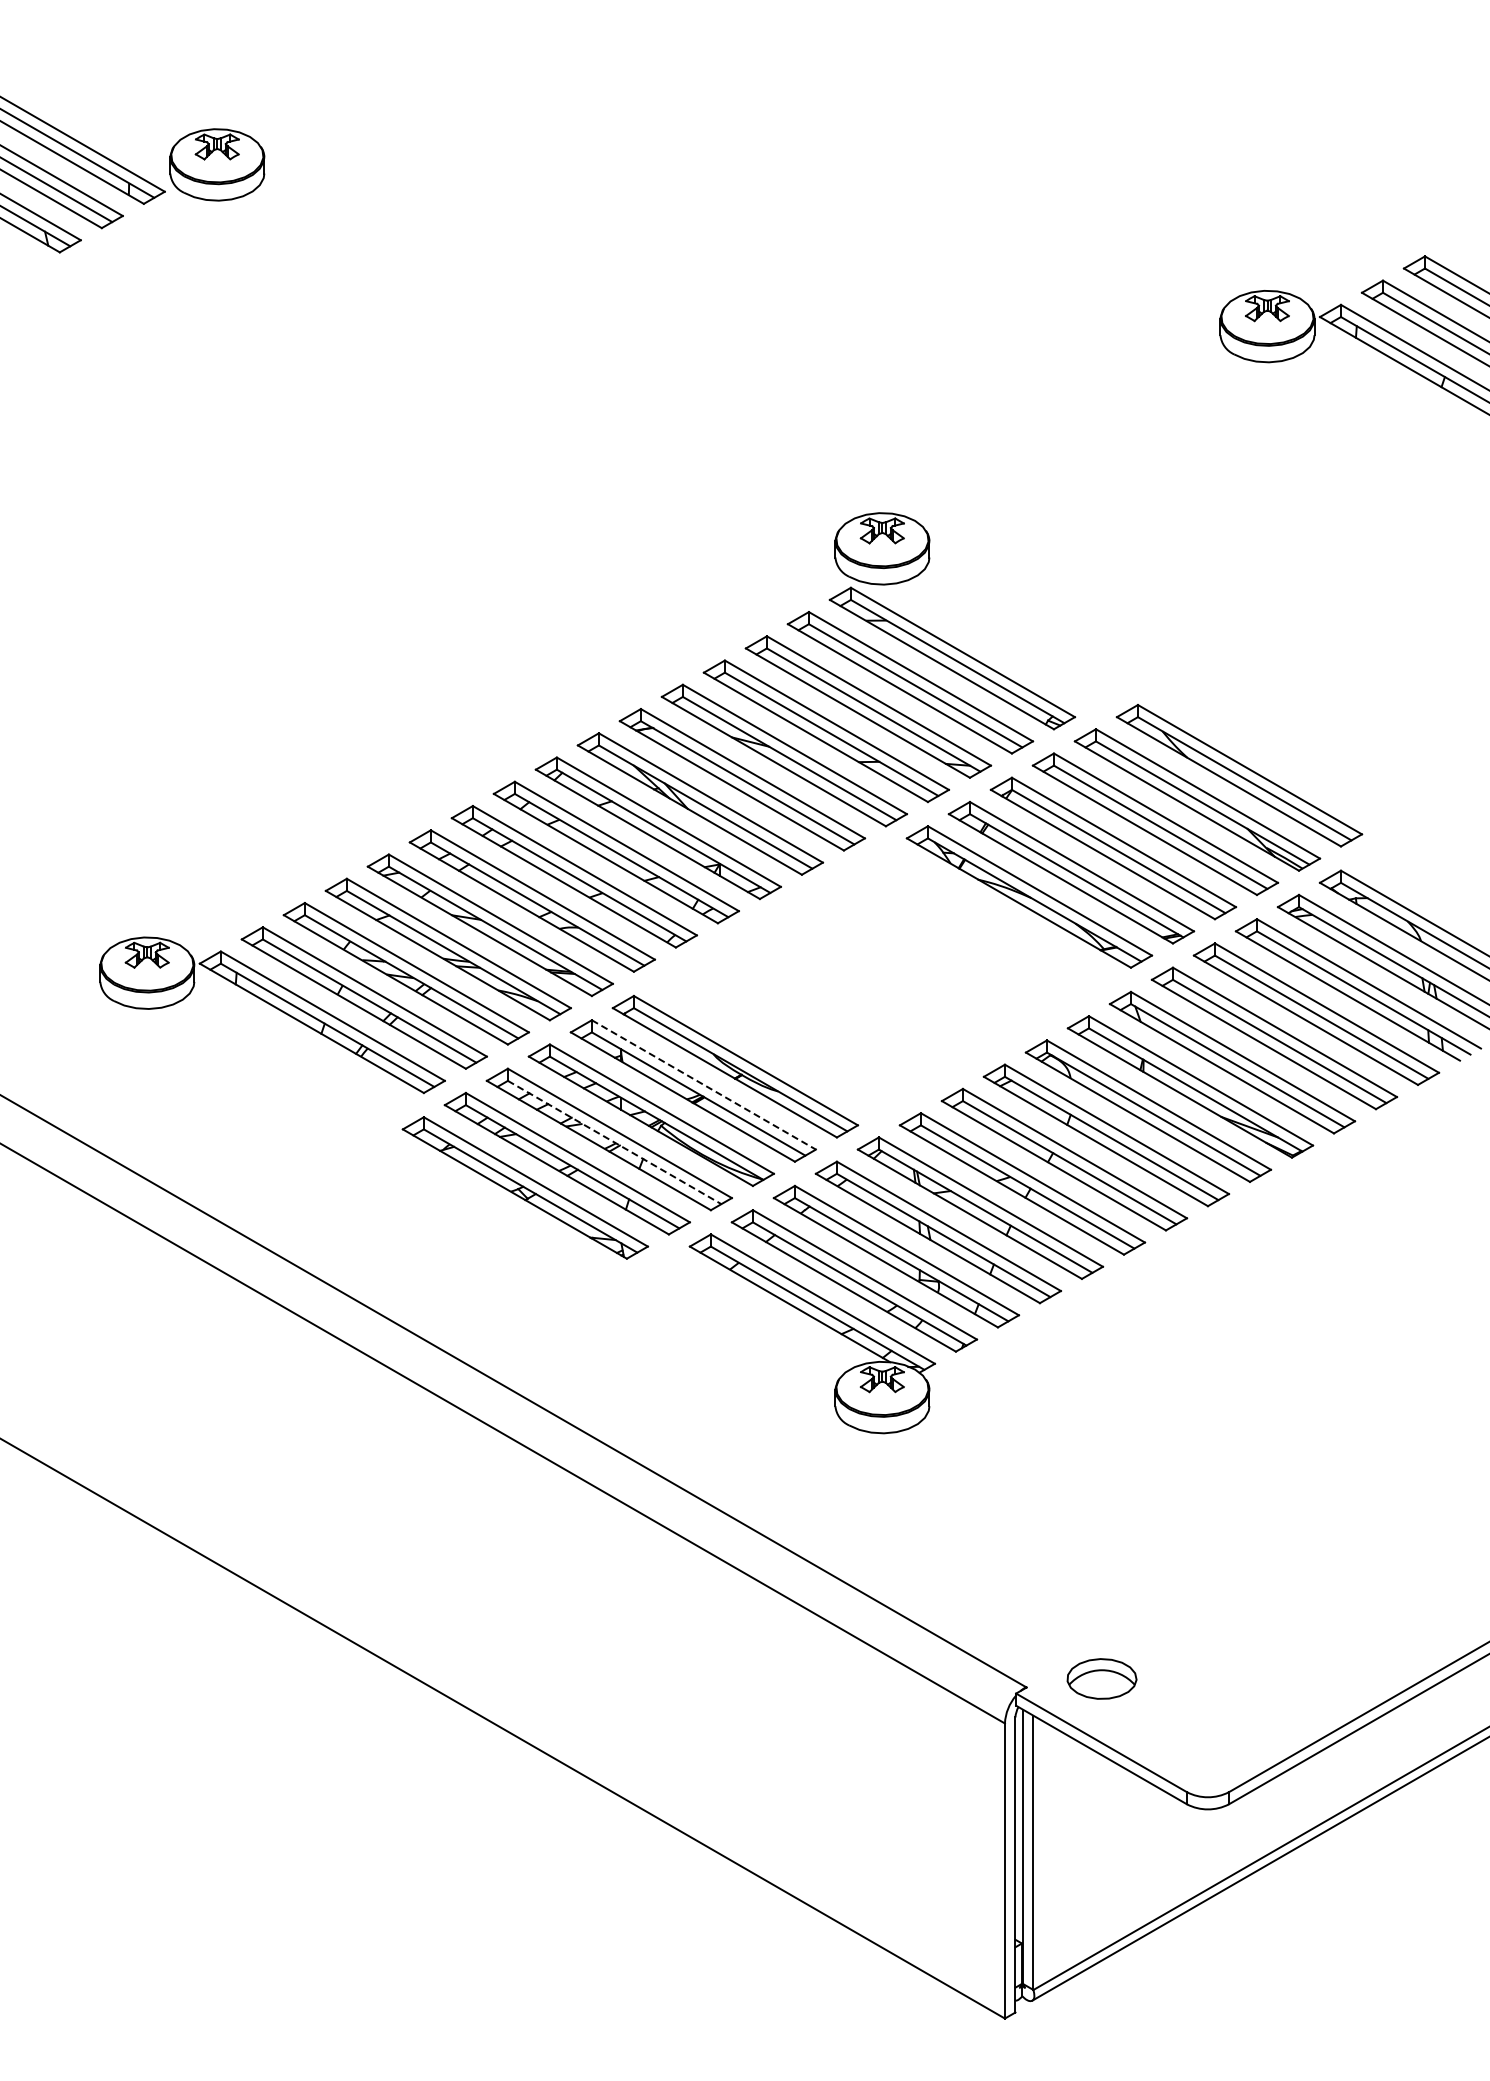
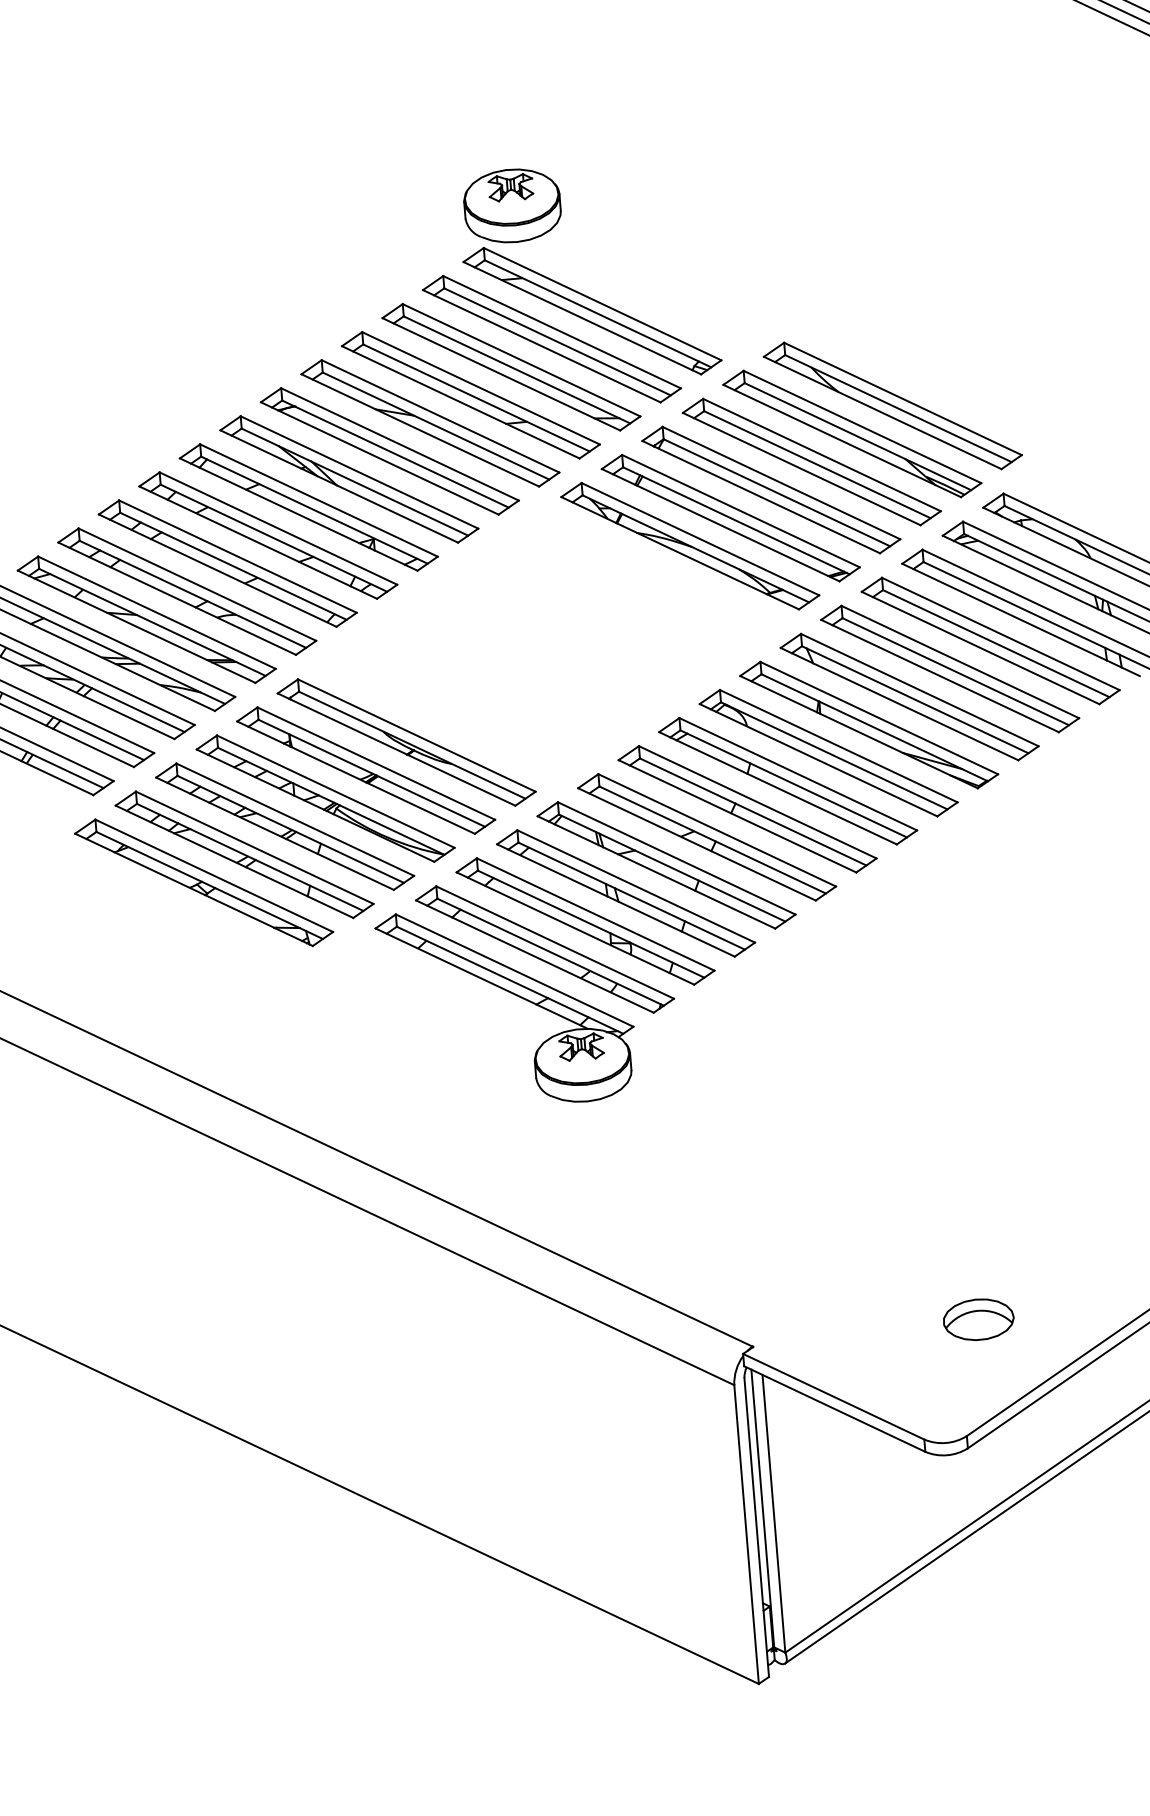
line: (704, 1085) -> (376, 764), dashed -> solid
line: (615, 1142) -> (291, 829), dashed -> solid
part: (1101, 1678) -> (978, 1319), moved

